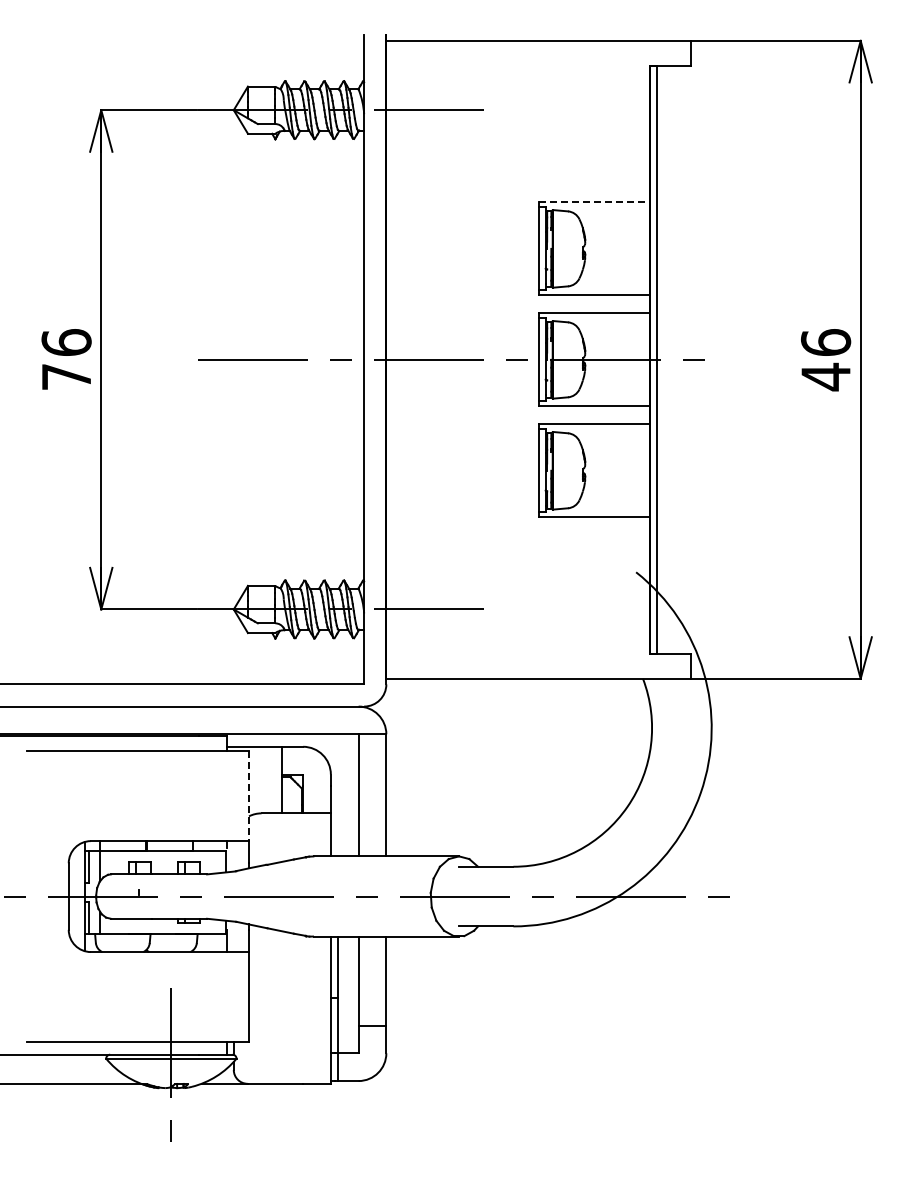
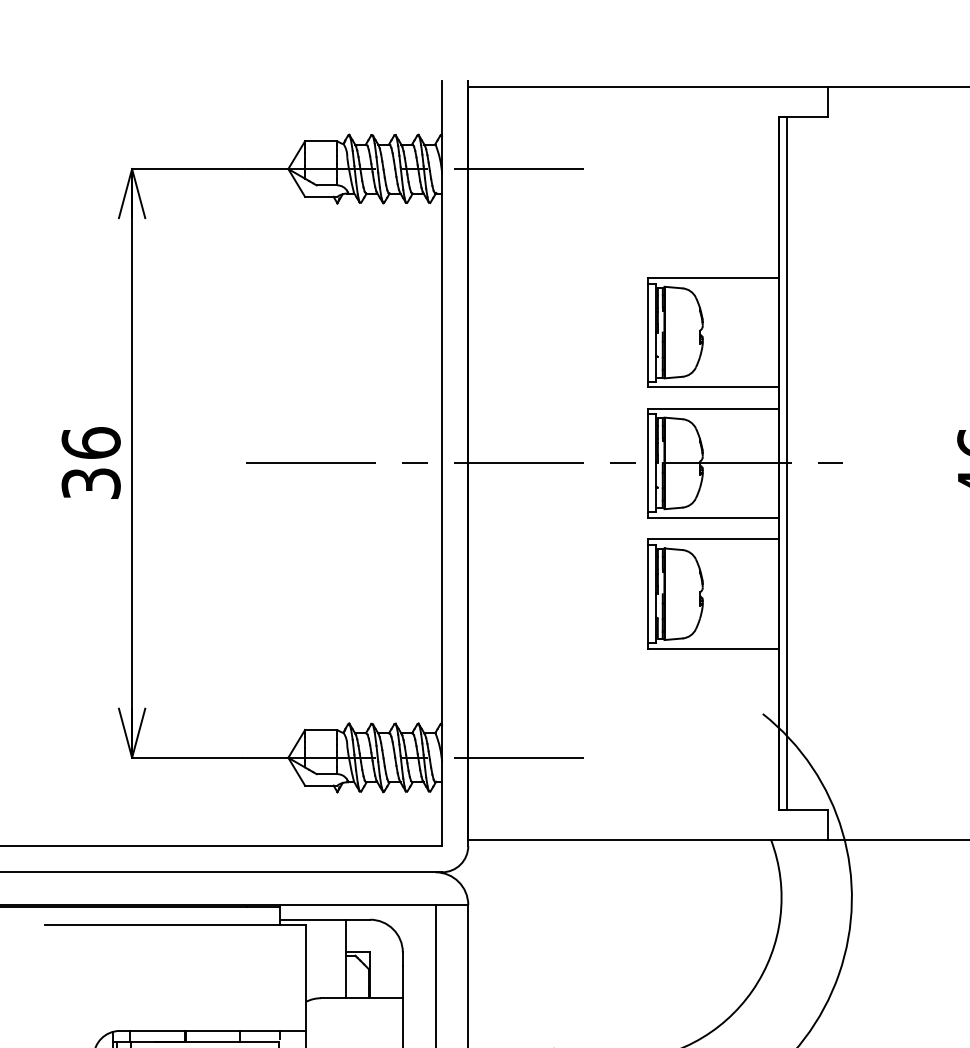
line: (594, 202) -> (713, 277), dashed -> solid
text: (66, 376) -> (91, 483), 76 -> 36
line: (249, 796) -> (306, 978), dashed -> solid

